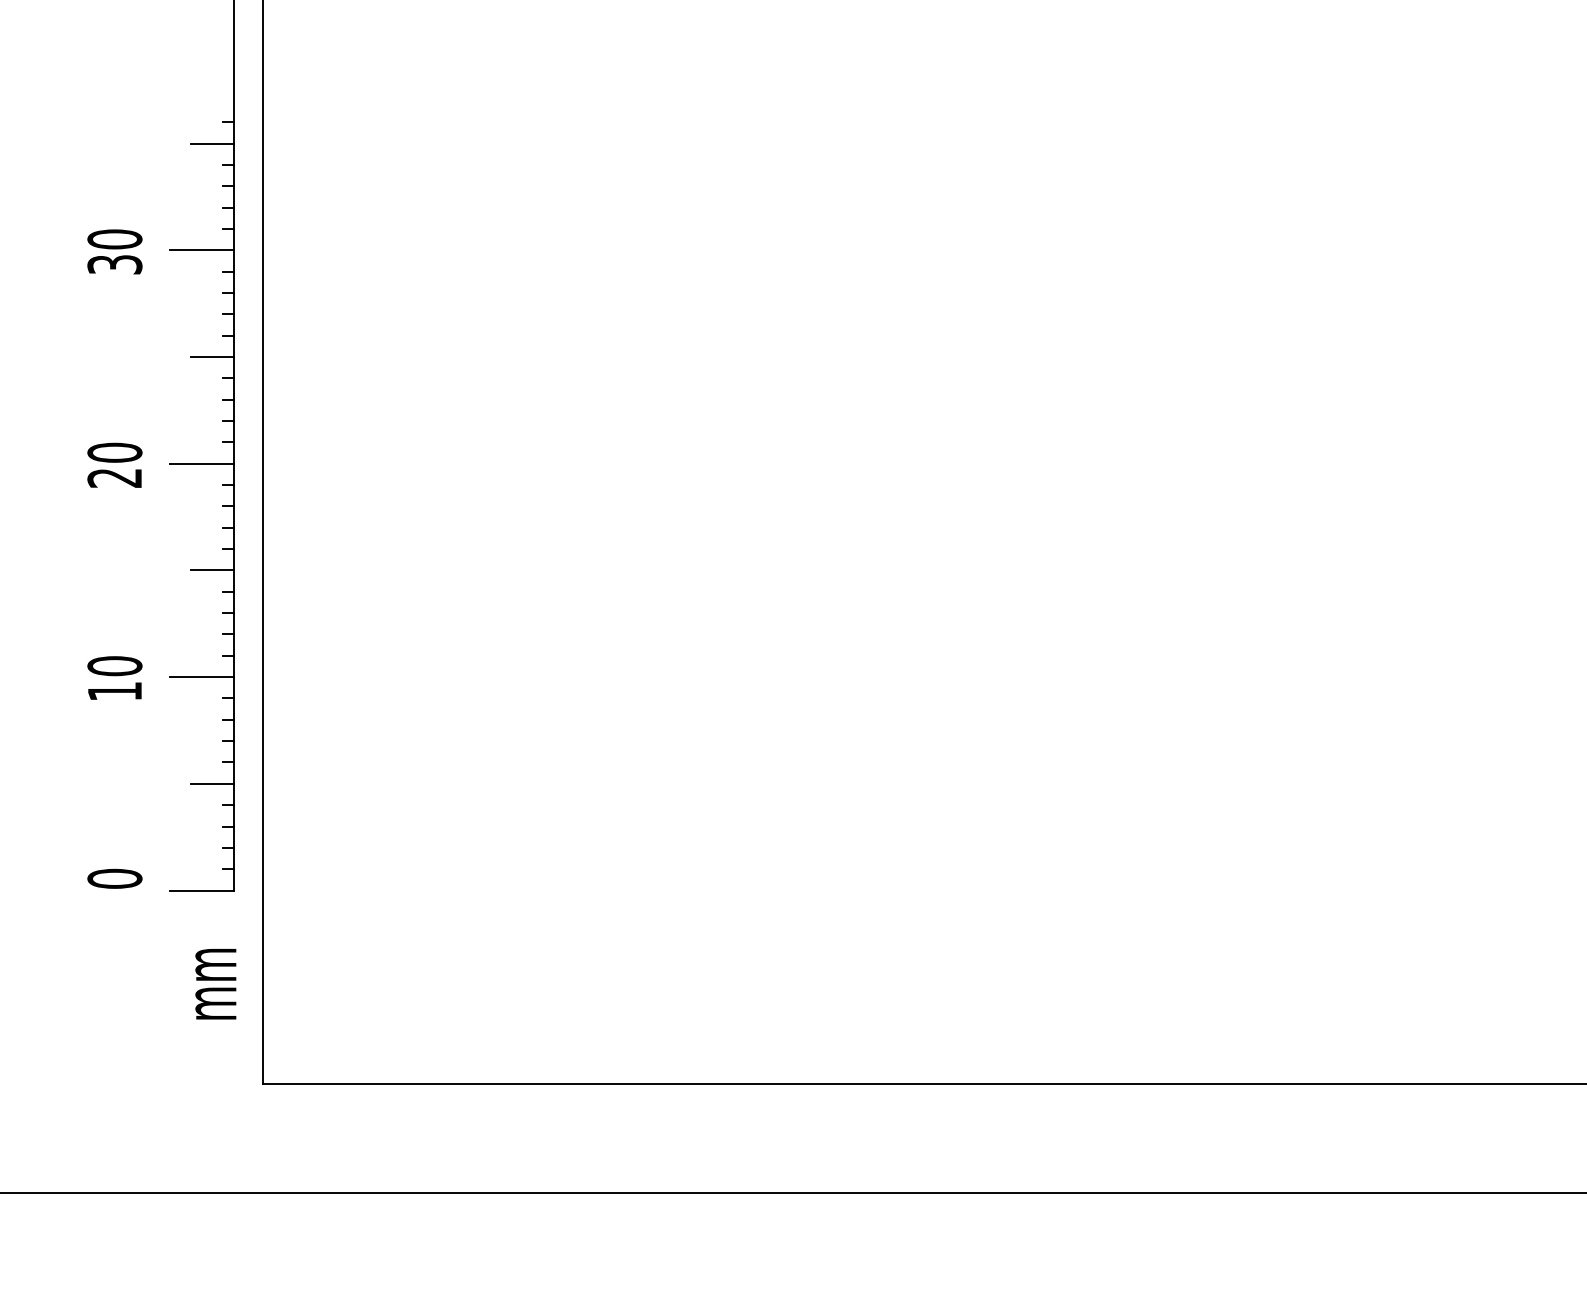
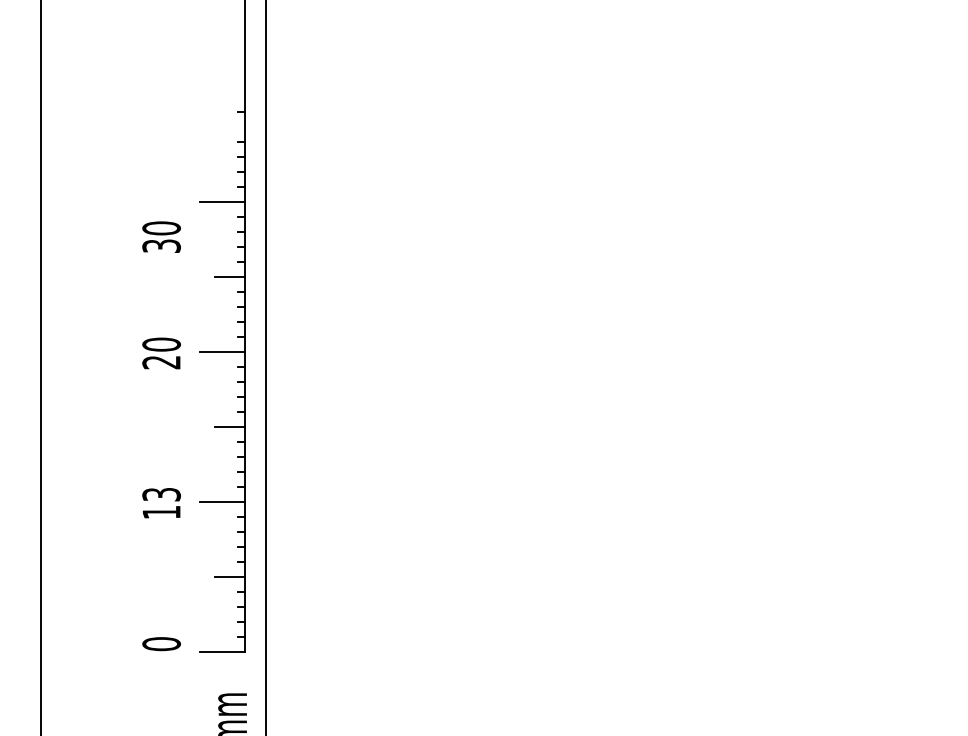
line: (212, 143) -> (230, 127), removed
text: (114, 251) -> (161, 236), moved
text: (114, 666) -> (161, 494), 10 -> 13

